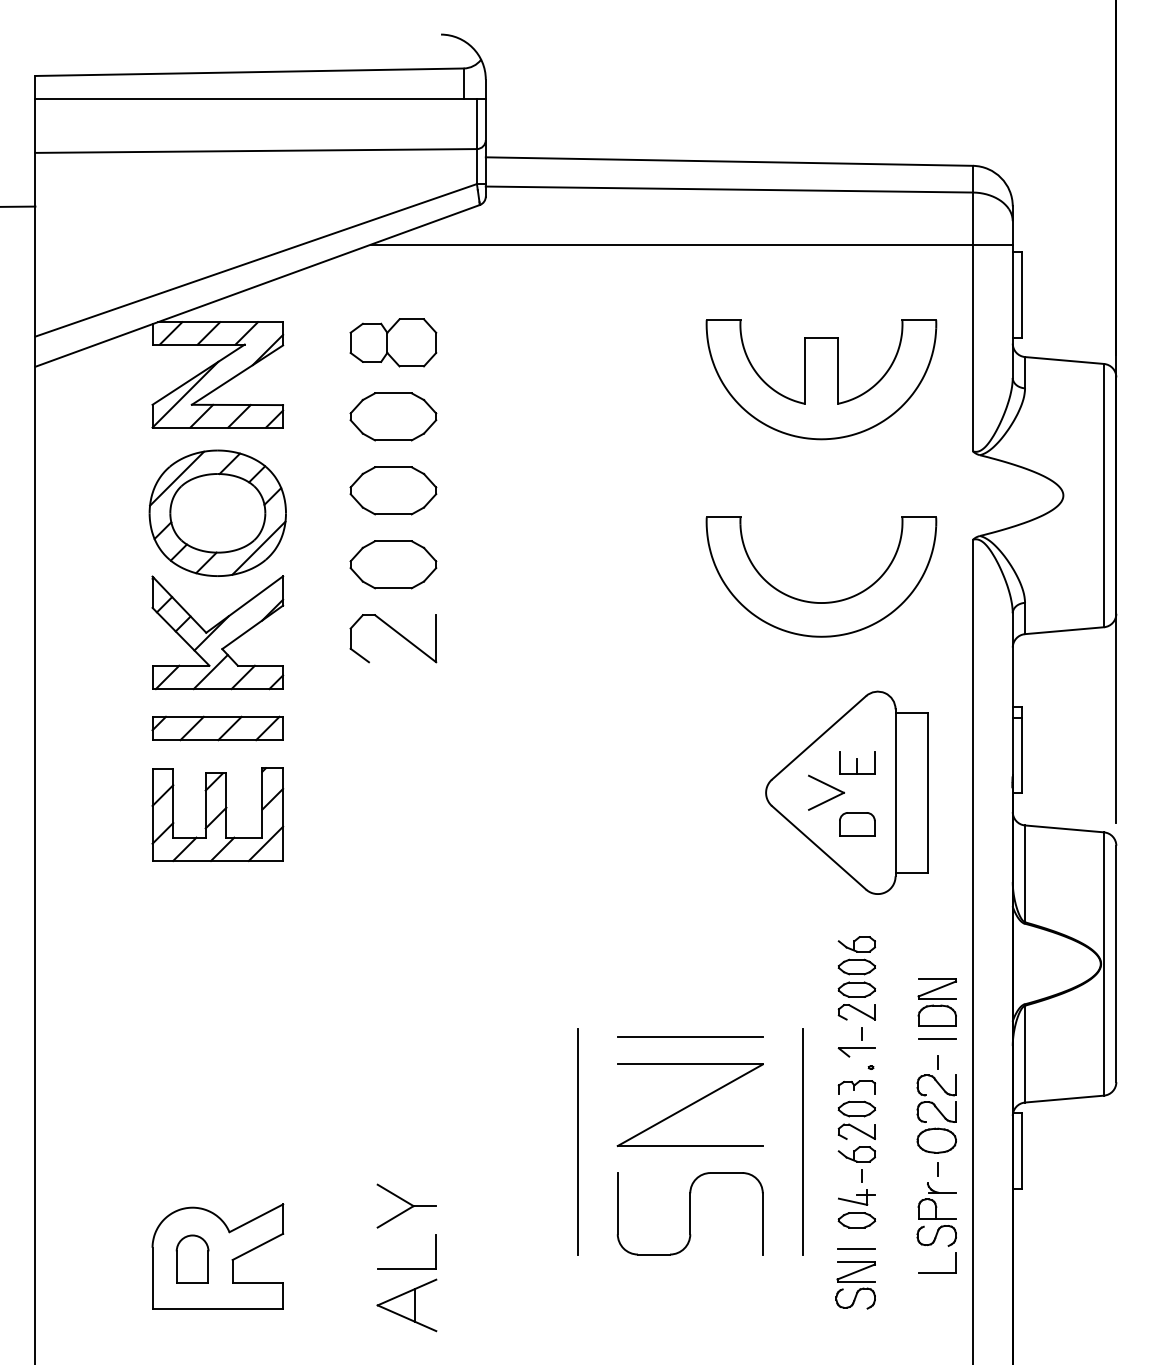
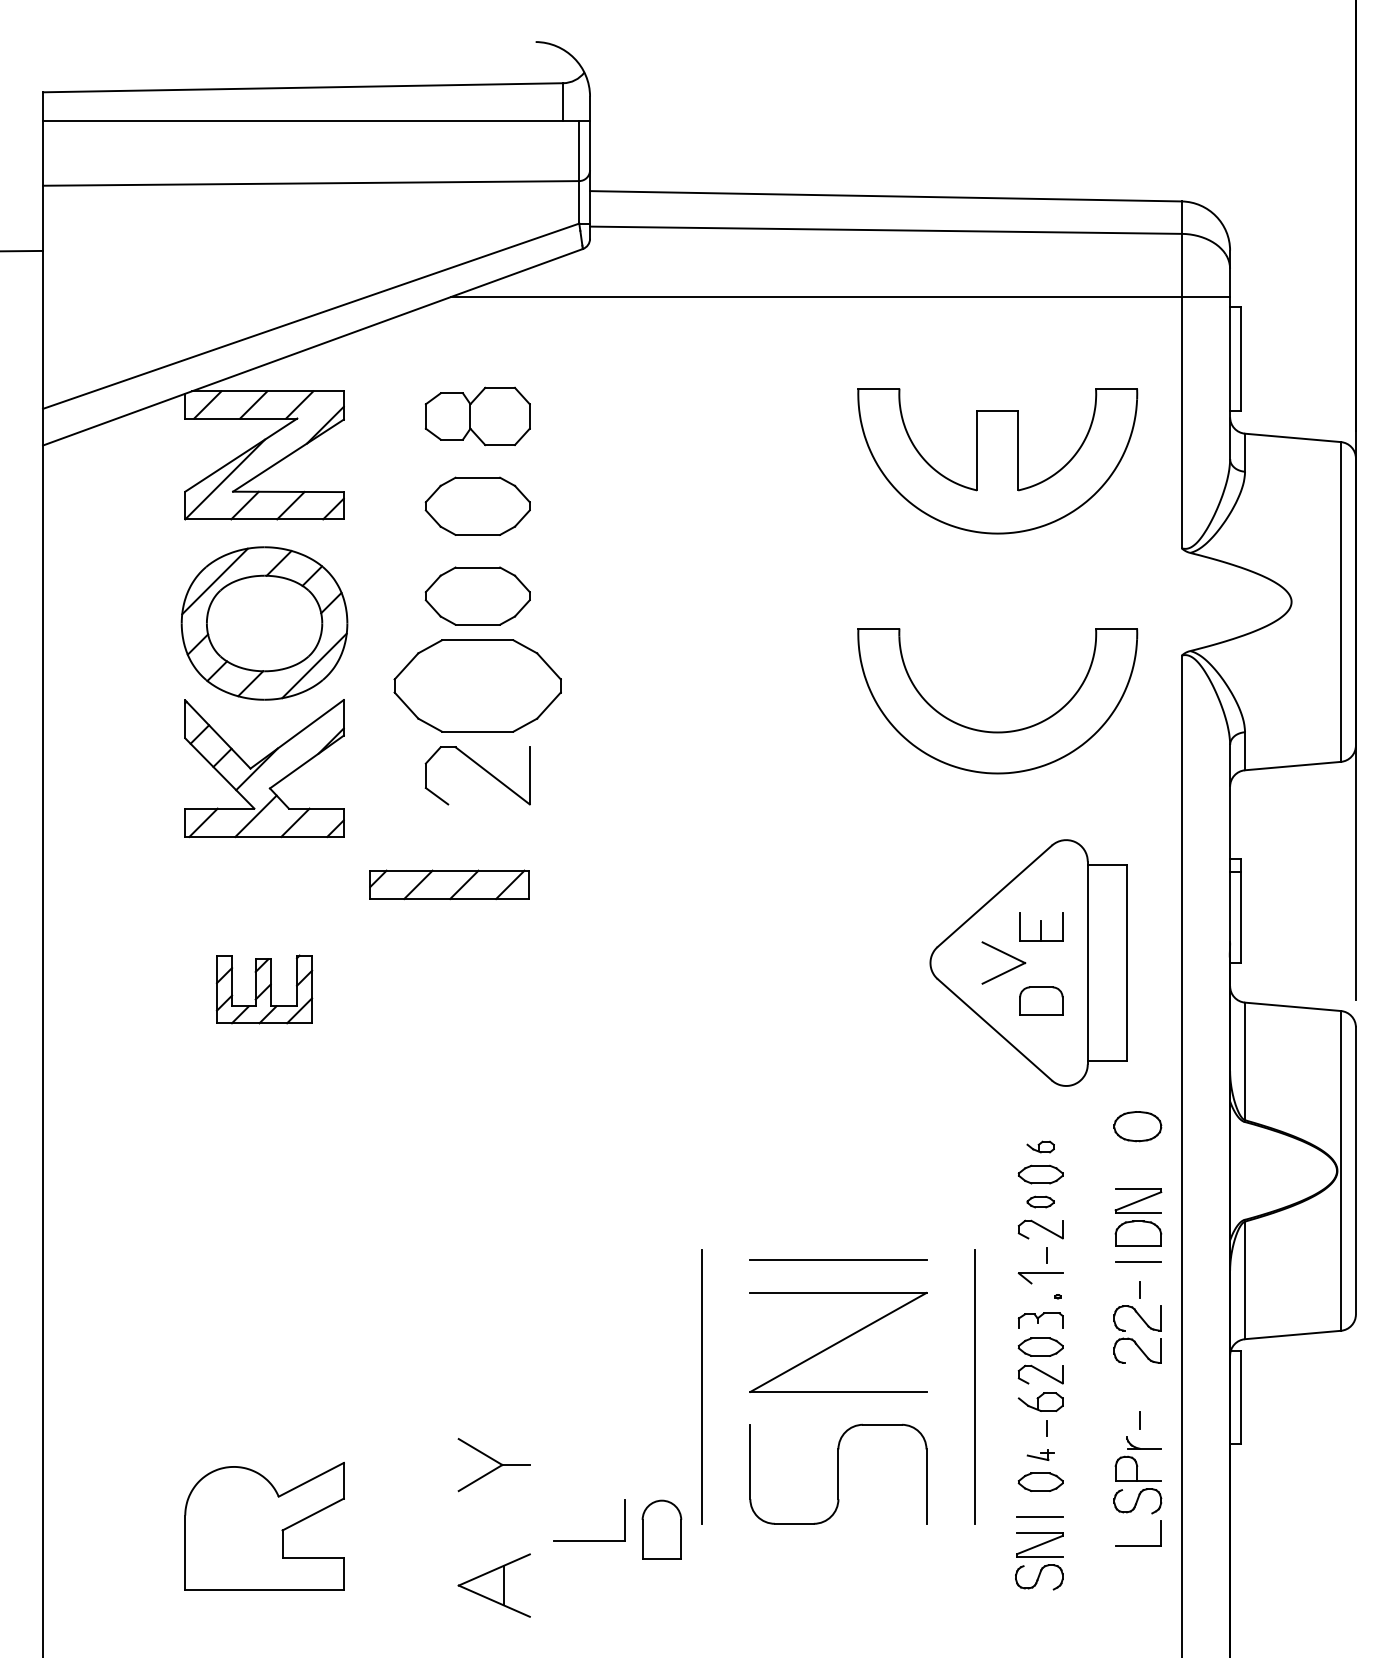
part: (393, 564) -> (477, 685), size x1.6
part: (217, 728) -> (449, 884), moved
part: (217, 814) -> (264, 989), size x0.6
part: (856, 943) -> (1040, 1146), size x0.6
part: (856, 989) -> (1040, 1201), size x0.6
part: (936, 1140) -> (1137, 1126), moved
part: (856, 1197) -> (1040, 1454), size x0.6
part: (192, 1259) -> (661, 1529), moved
part: (407, 1268) -> (589, 1540), moved

